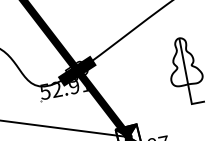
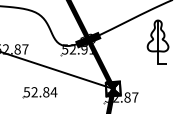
part: (184, 69) -> (157, 41), moved

